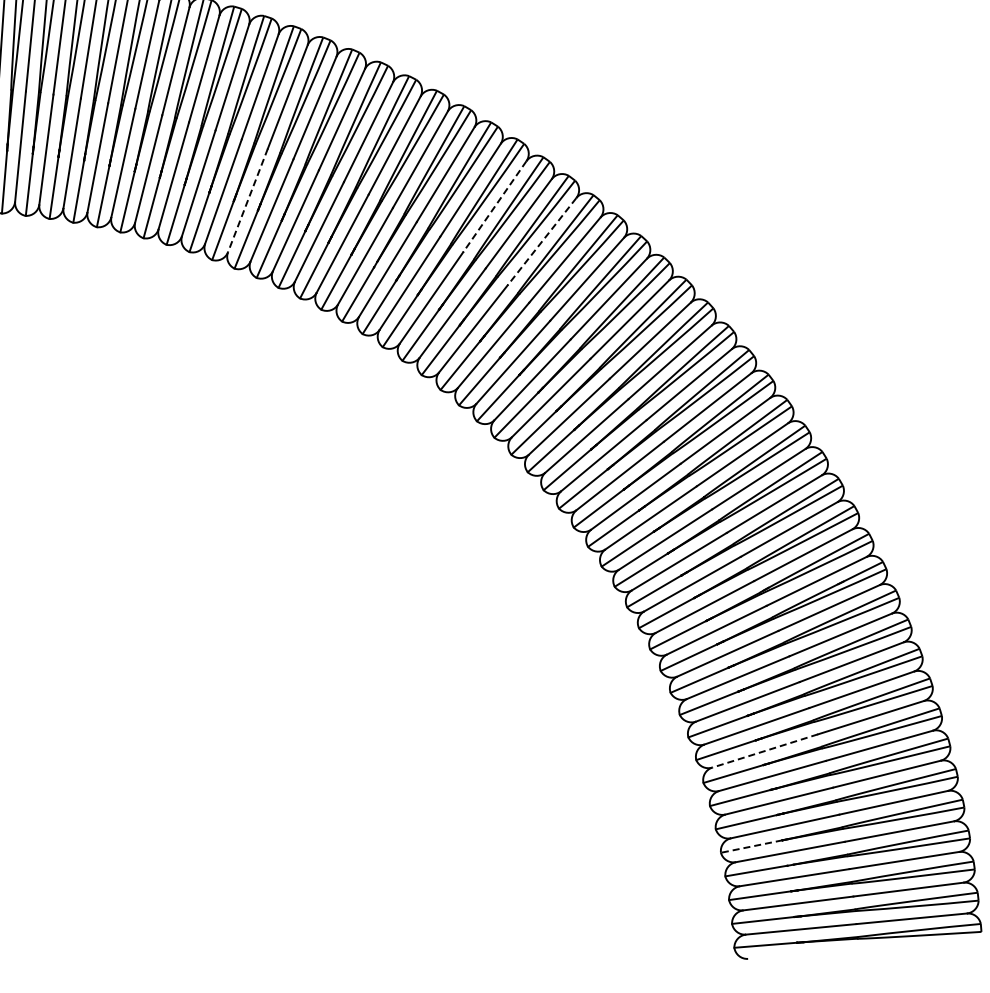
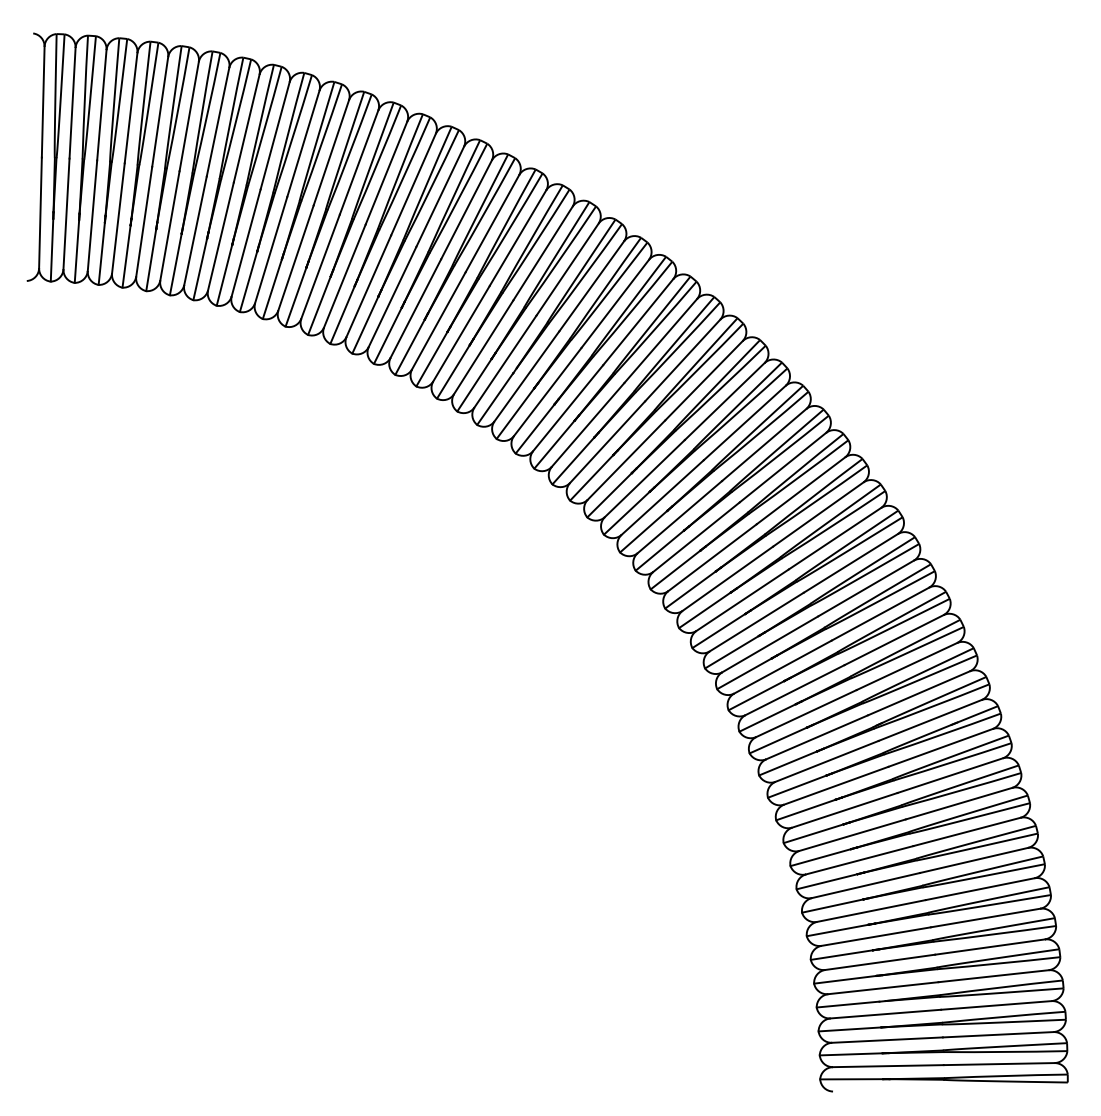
line: (247, 201) -> (392, 297), dashed -> solid
line: (494, 207) -> (637, 322), dashed -> solid
line: (541, 241) -> (682, 360), dashed -> solid
line: (764, 750) -> (865, 885), dashed -> solid
line: (750, 846) -> (844, 979), dashed -> solid

